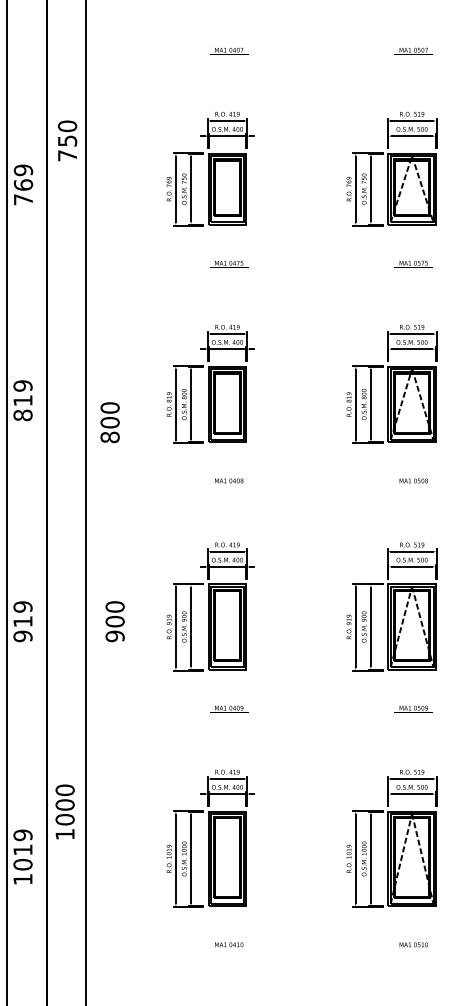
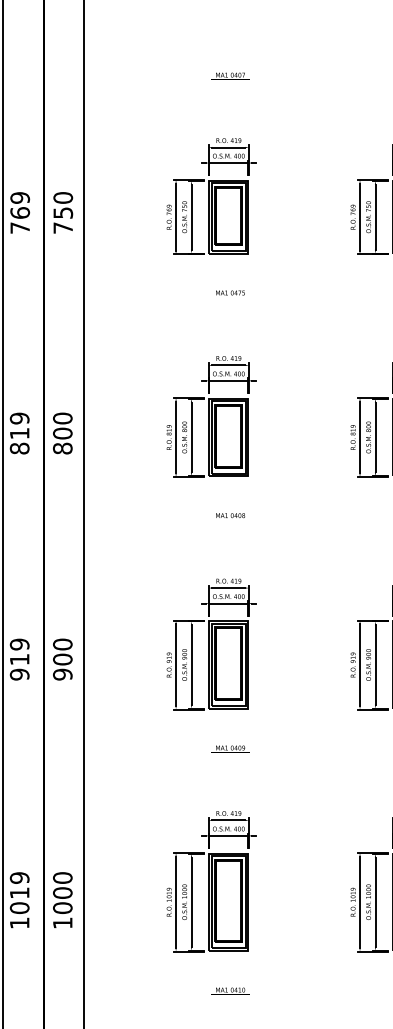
text: (67, 140) -> (63, 212), moved
text: (109, 422) -> (62, 433), moved
text: (114, 621) -> (62, 659), moved
text: (64, 811) -> (62, 899), moved

